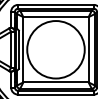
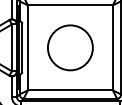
circle: (55, 49) -> (69, 47), size x0.6

